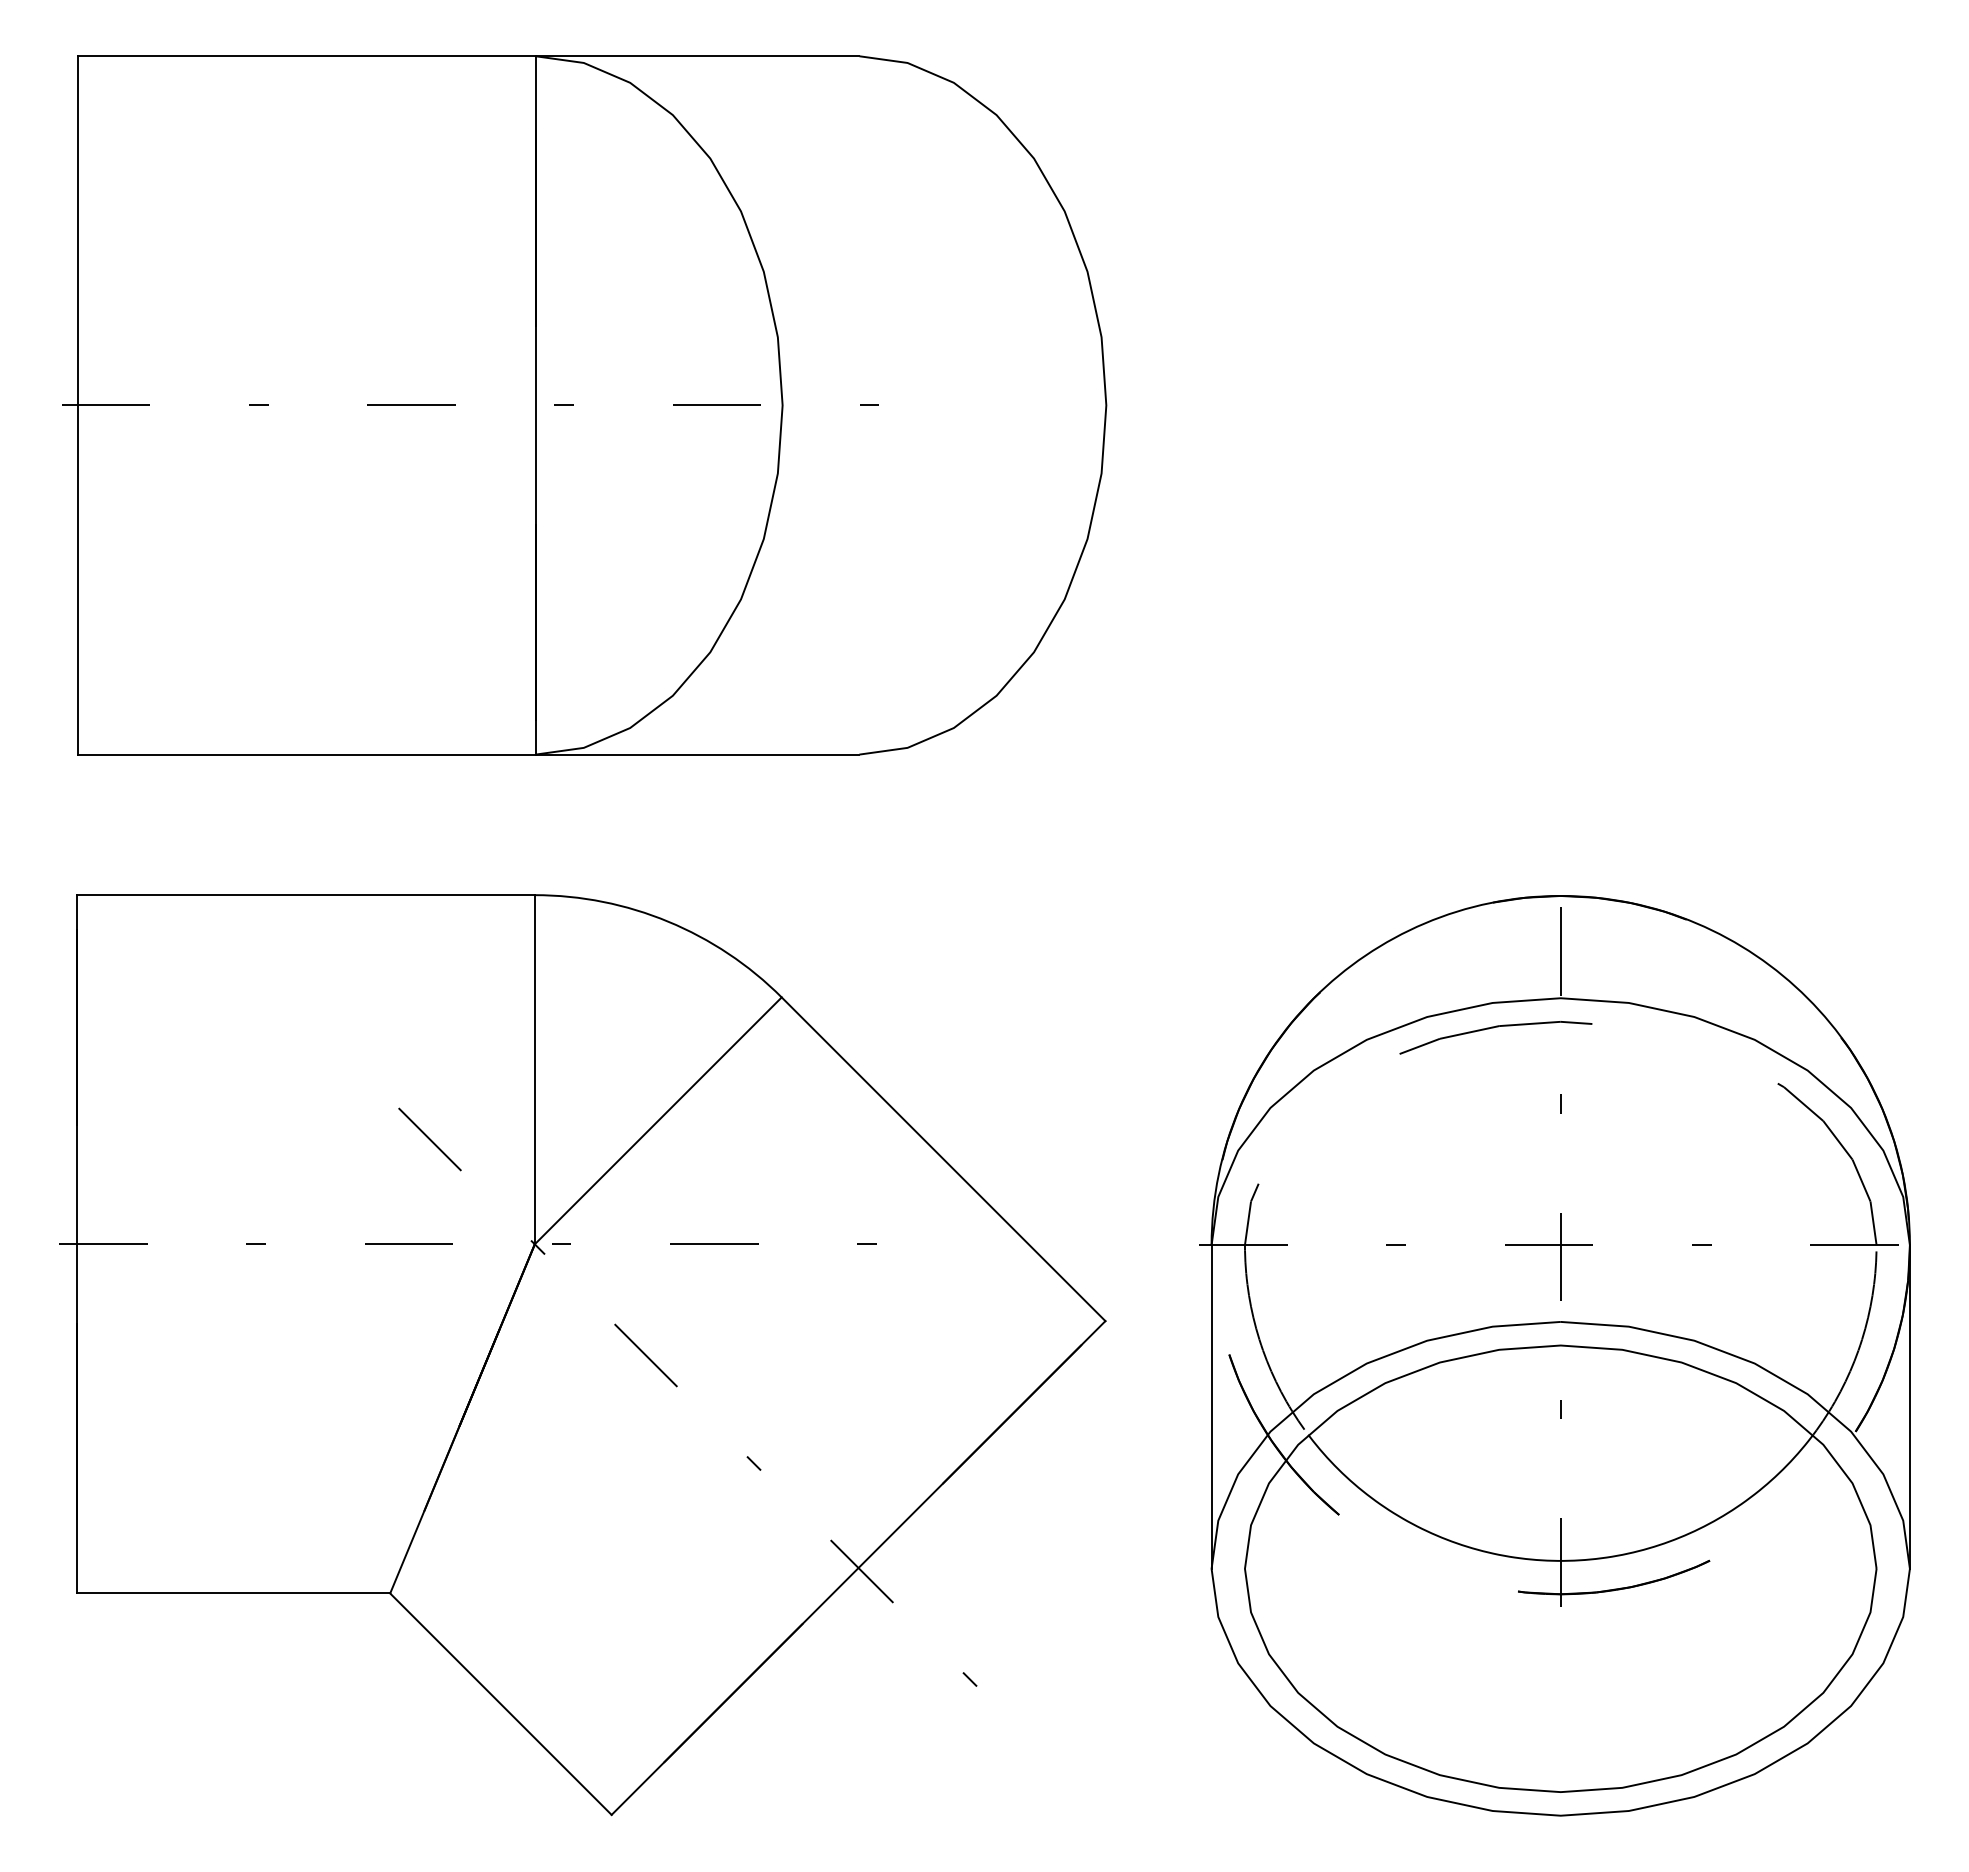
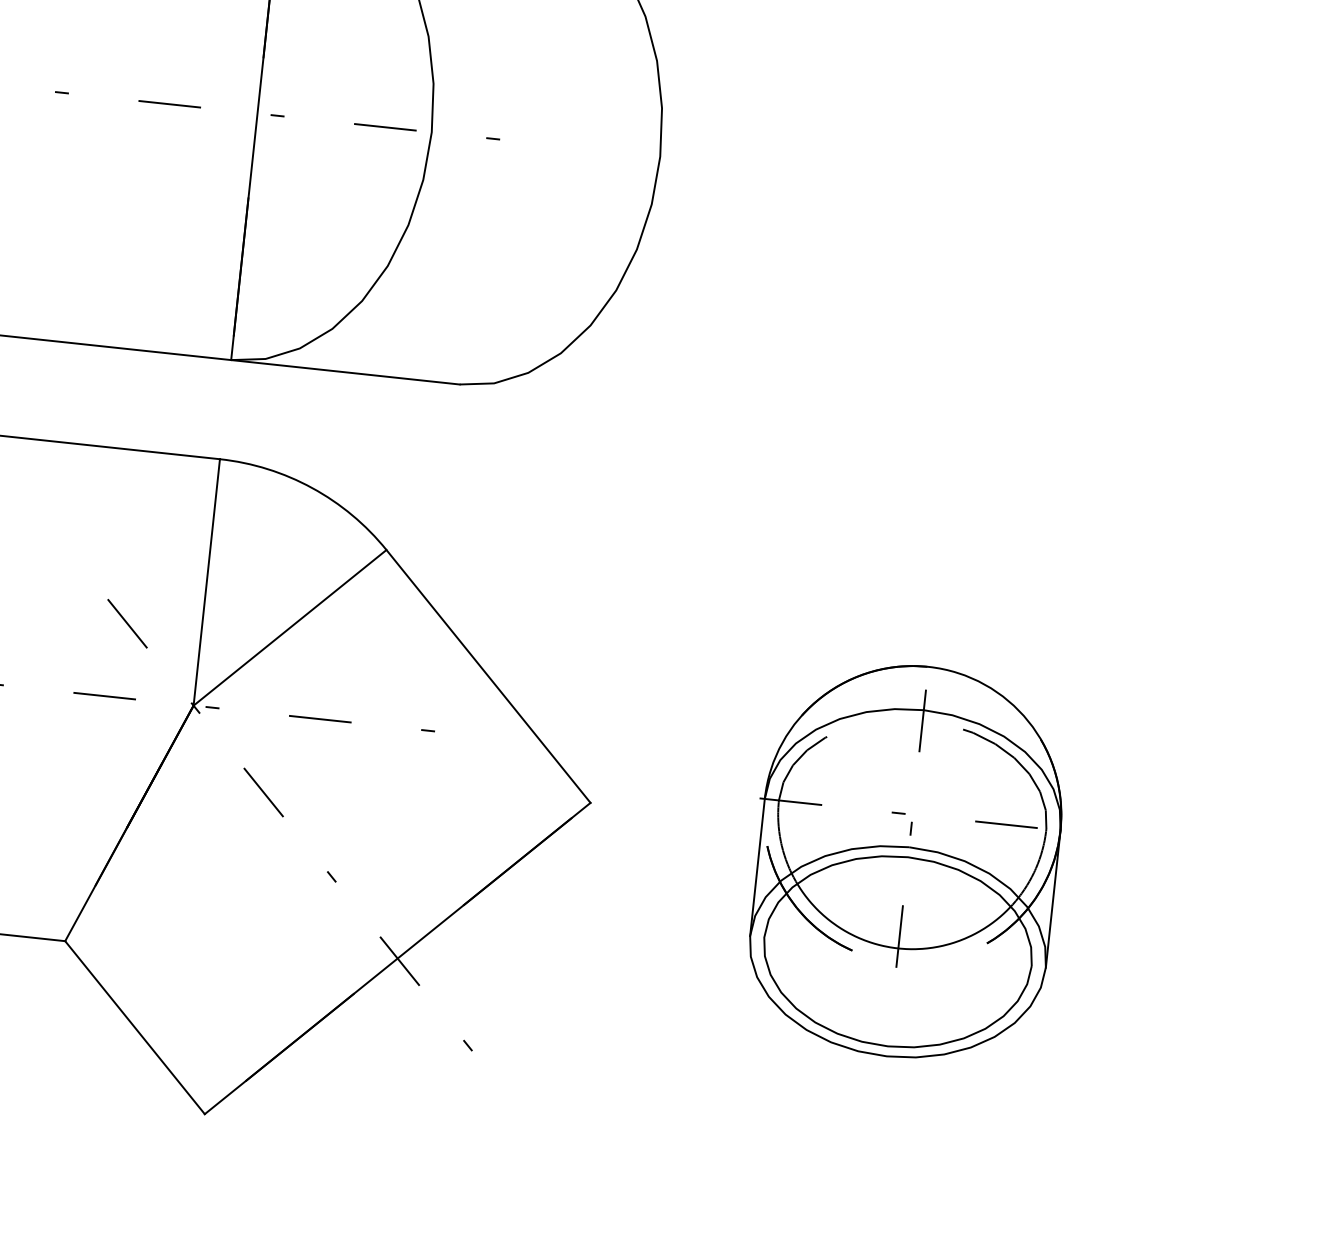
part: (1554, 1355) -> (904, 861), size x0.6

